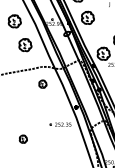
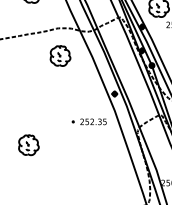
part: (42, 84) -> (59, 56), size x1.67
part: (23, 139) -> (29, 145), size x1.67

